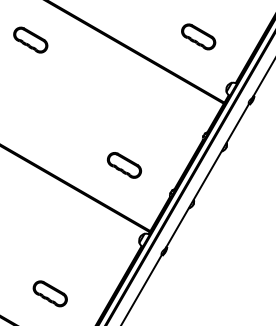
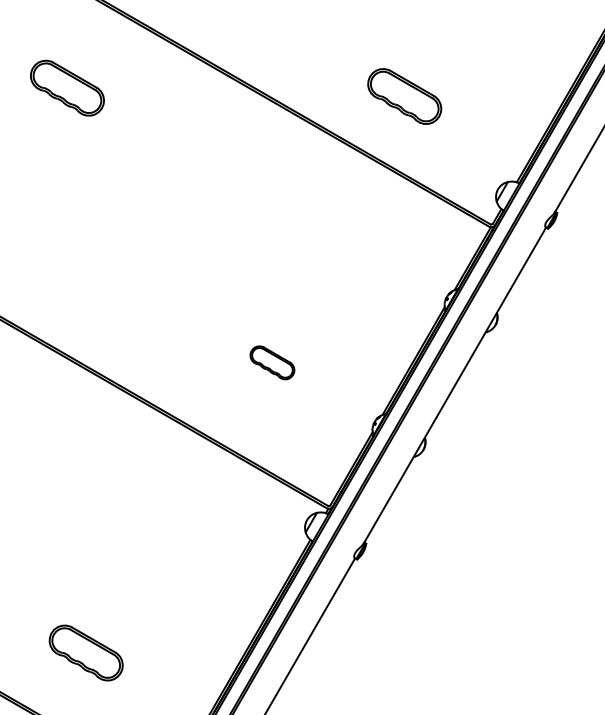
part: (198, 36) -> (404, 95), moved
part: (123, 165) -> (270, 362), size x0.6
part: (49, 293) -> (84, 652), moved

